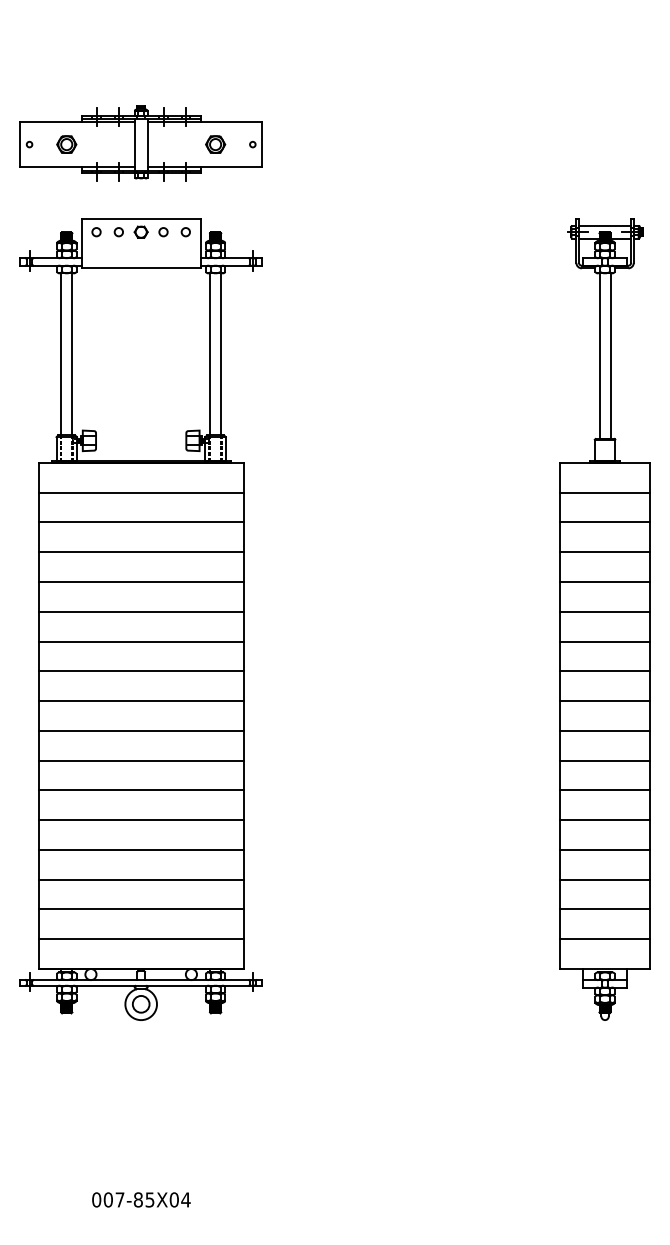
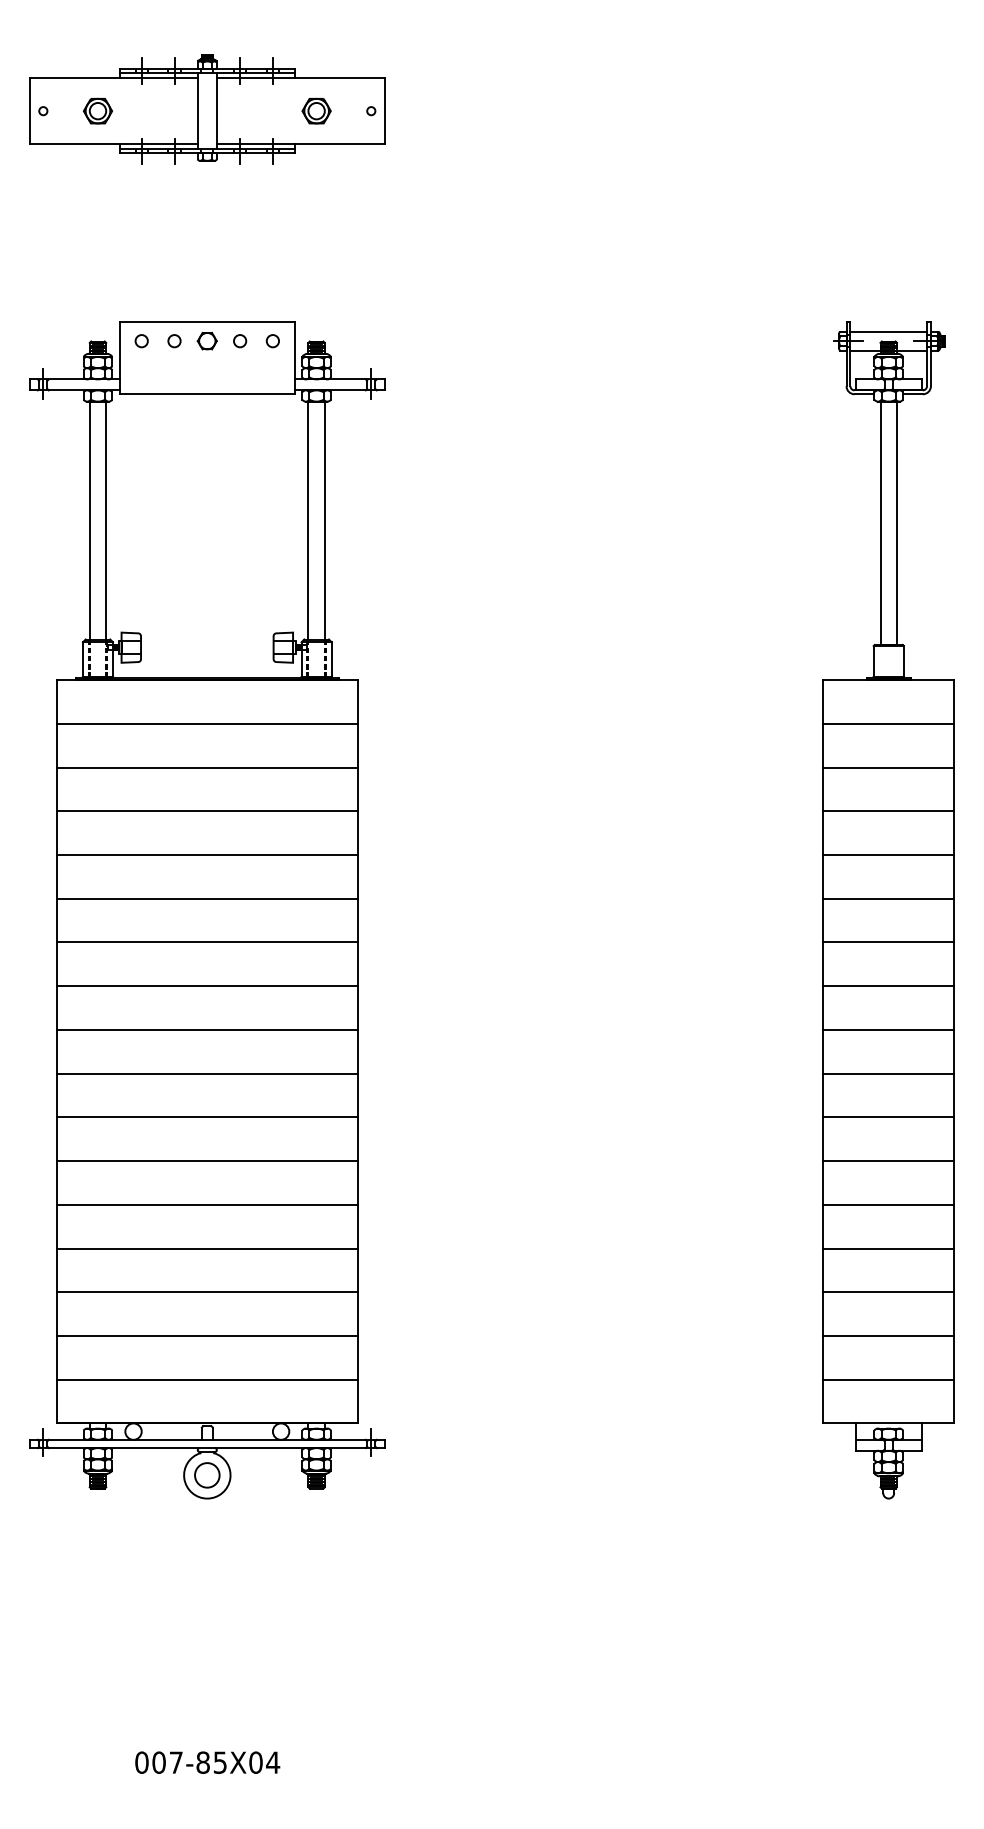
part: (140, 143) -> (206, 109), moved

